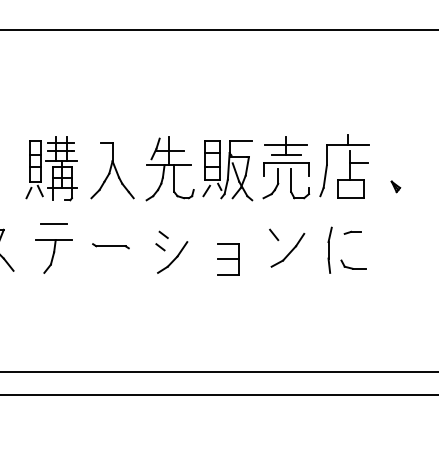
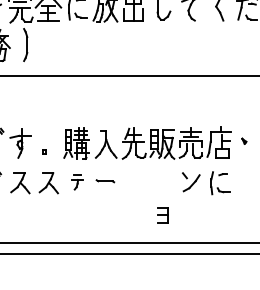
part: (396, 185) -> (244, 140), moved
part: (53, 248) -> (77, 182), size x0.6
part: (170, 252) -> (134, 184), removed
part: (228, 259) -> (162, 215), moved

